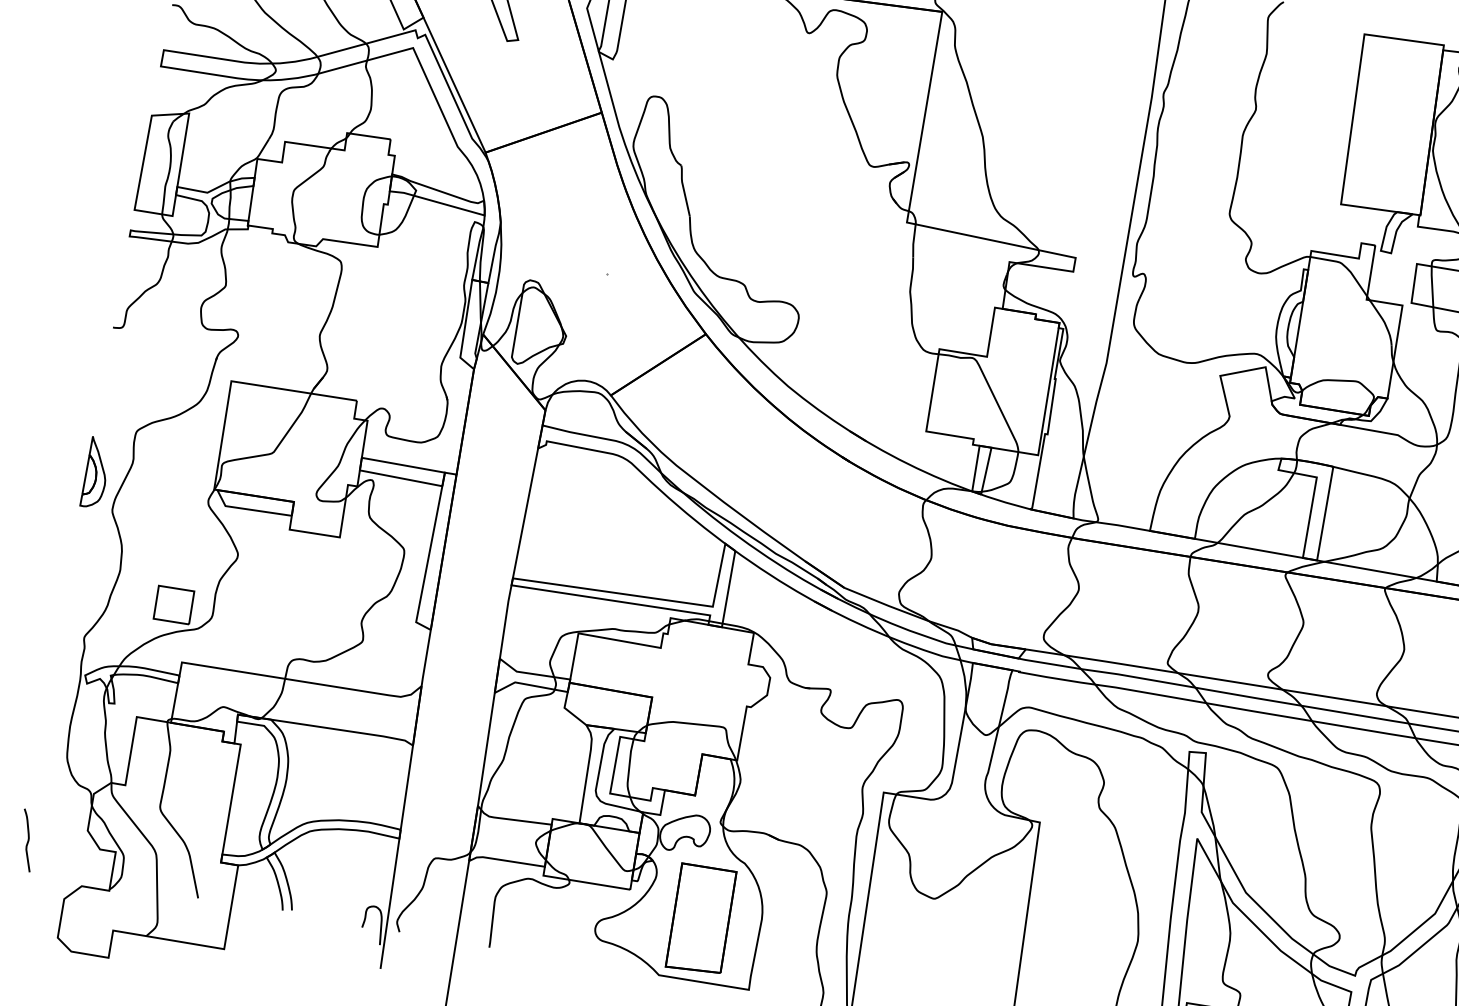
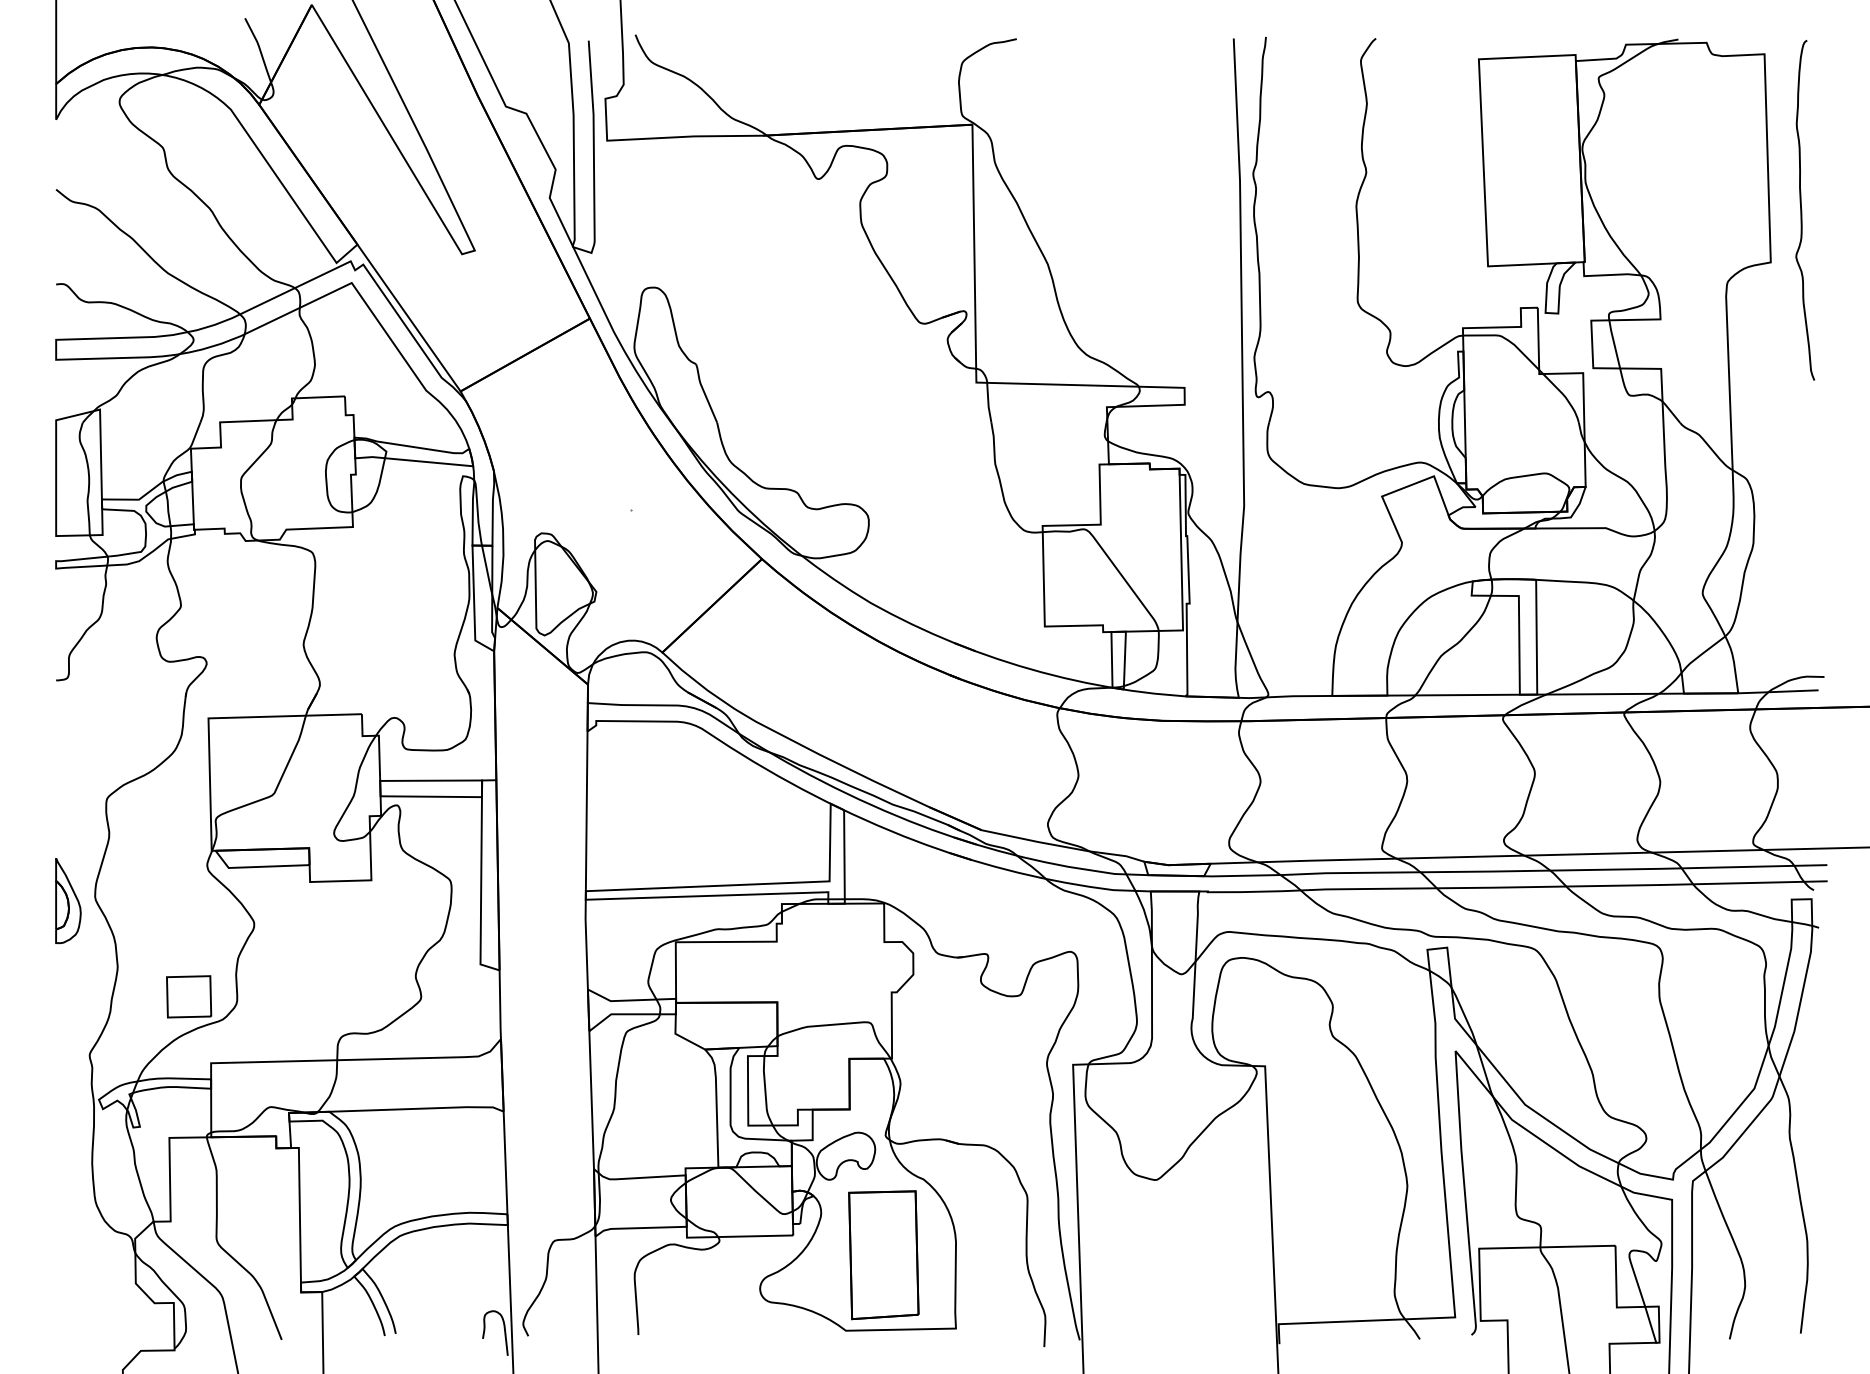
part: (96, 473) -> (68, 901), moved
curve: (27, 840) -> (66, 1308), removed

